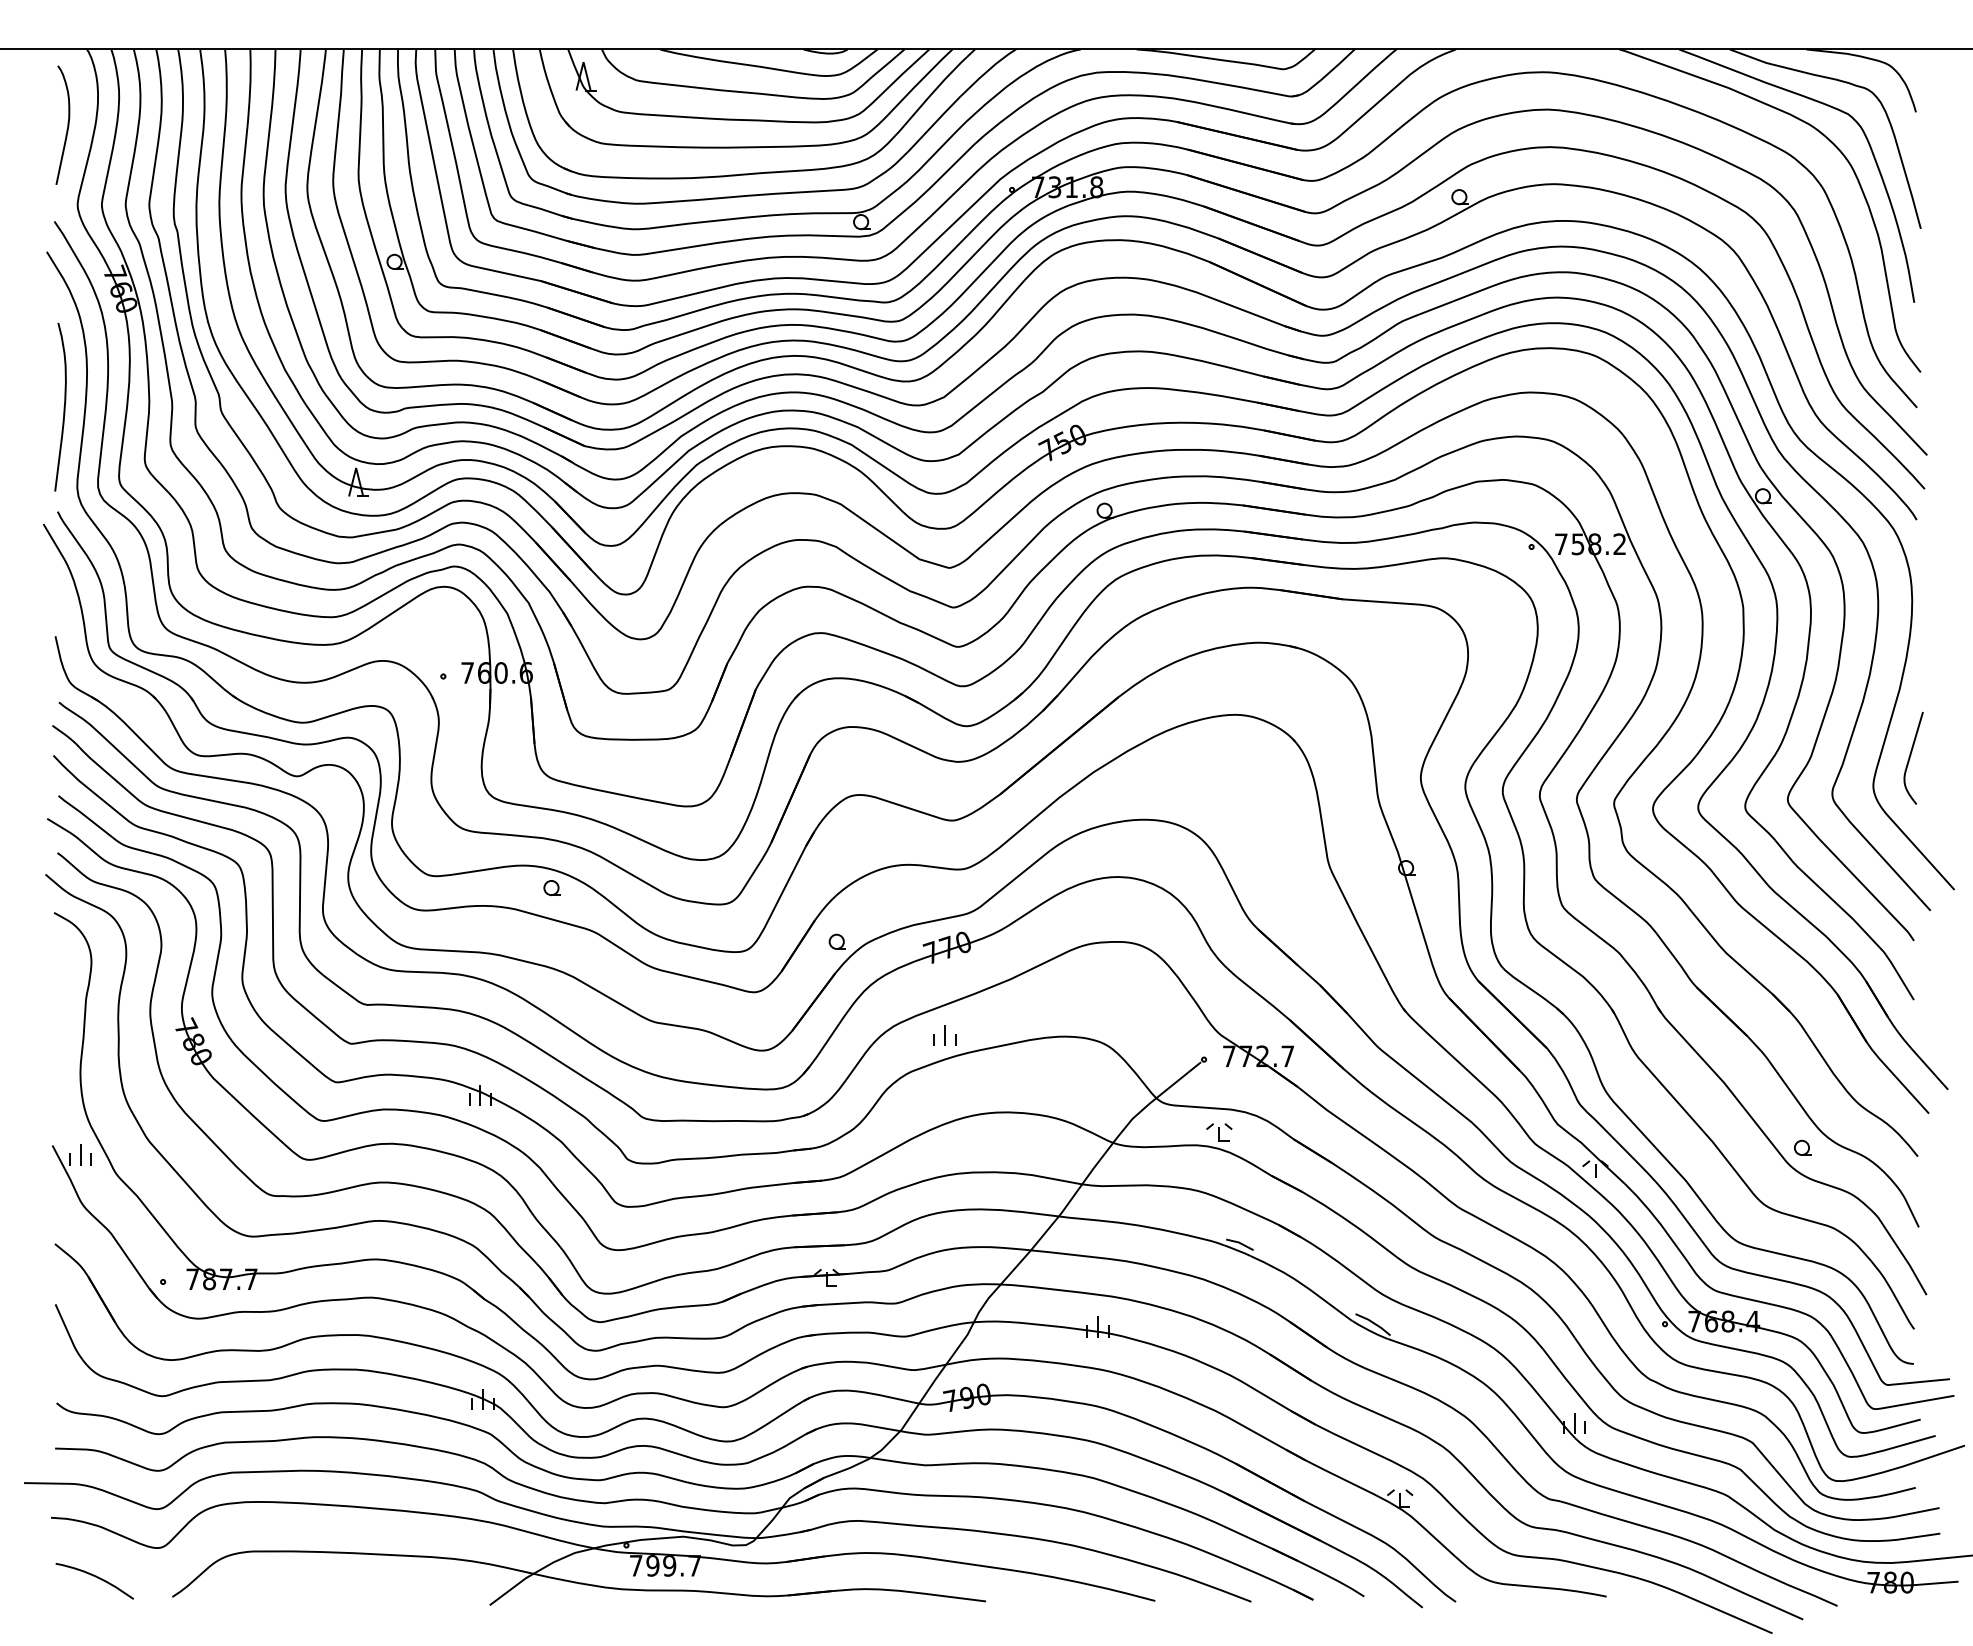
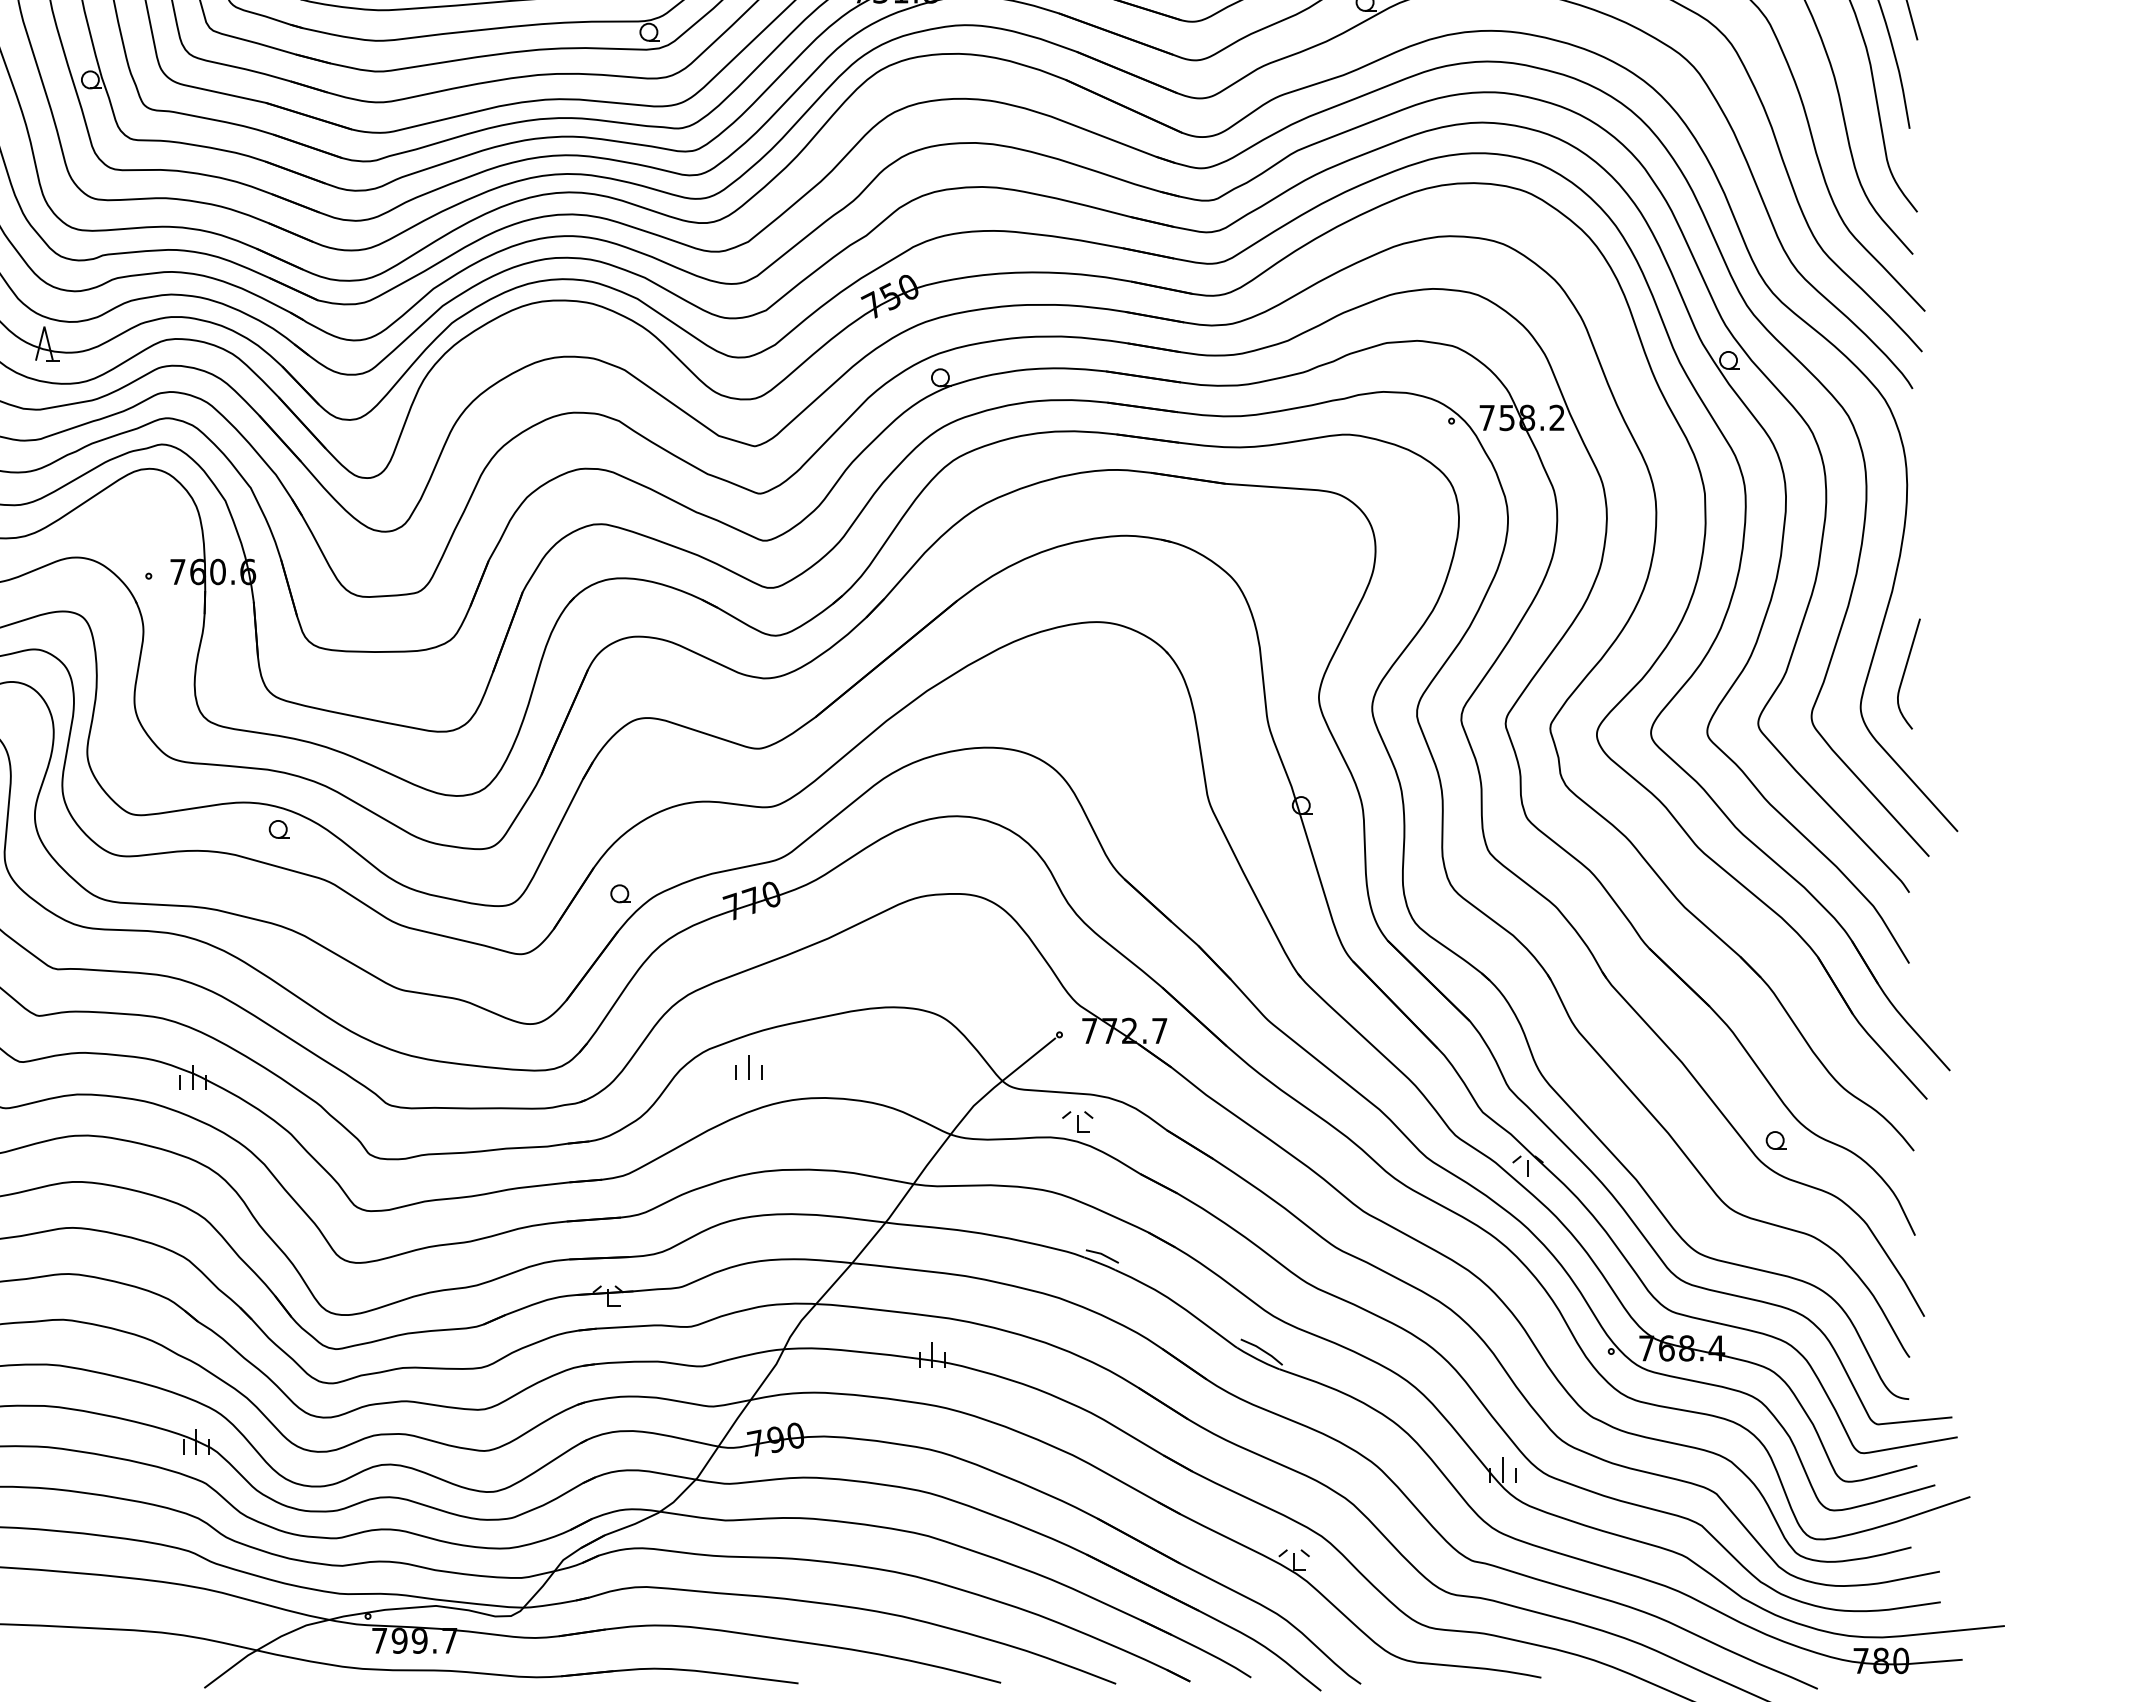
part: (944, 1035) -> (748, 1067), moved

